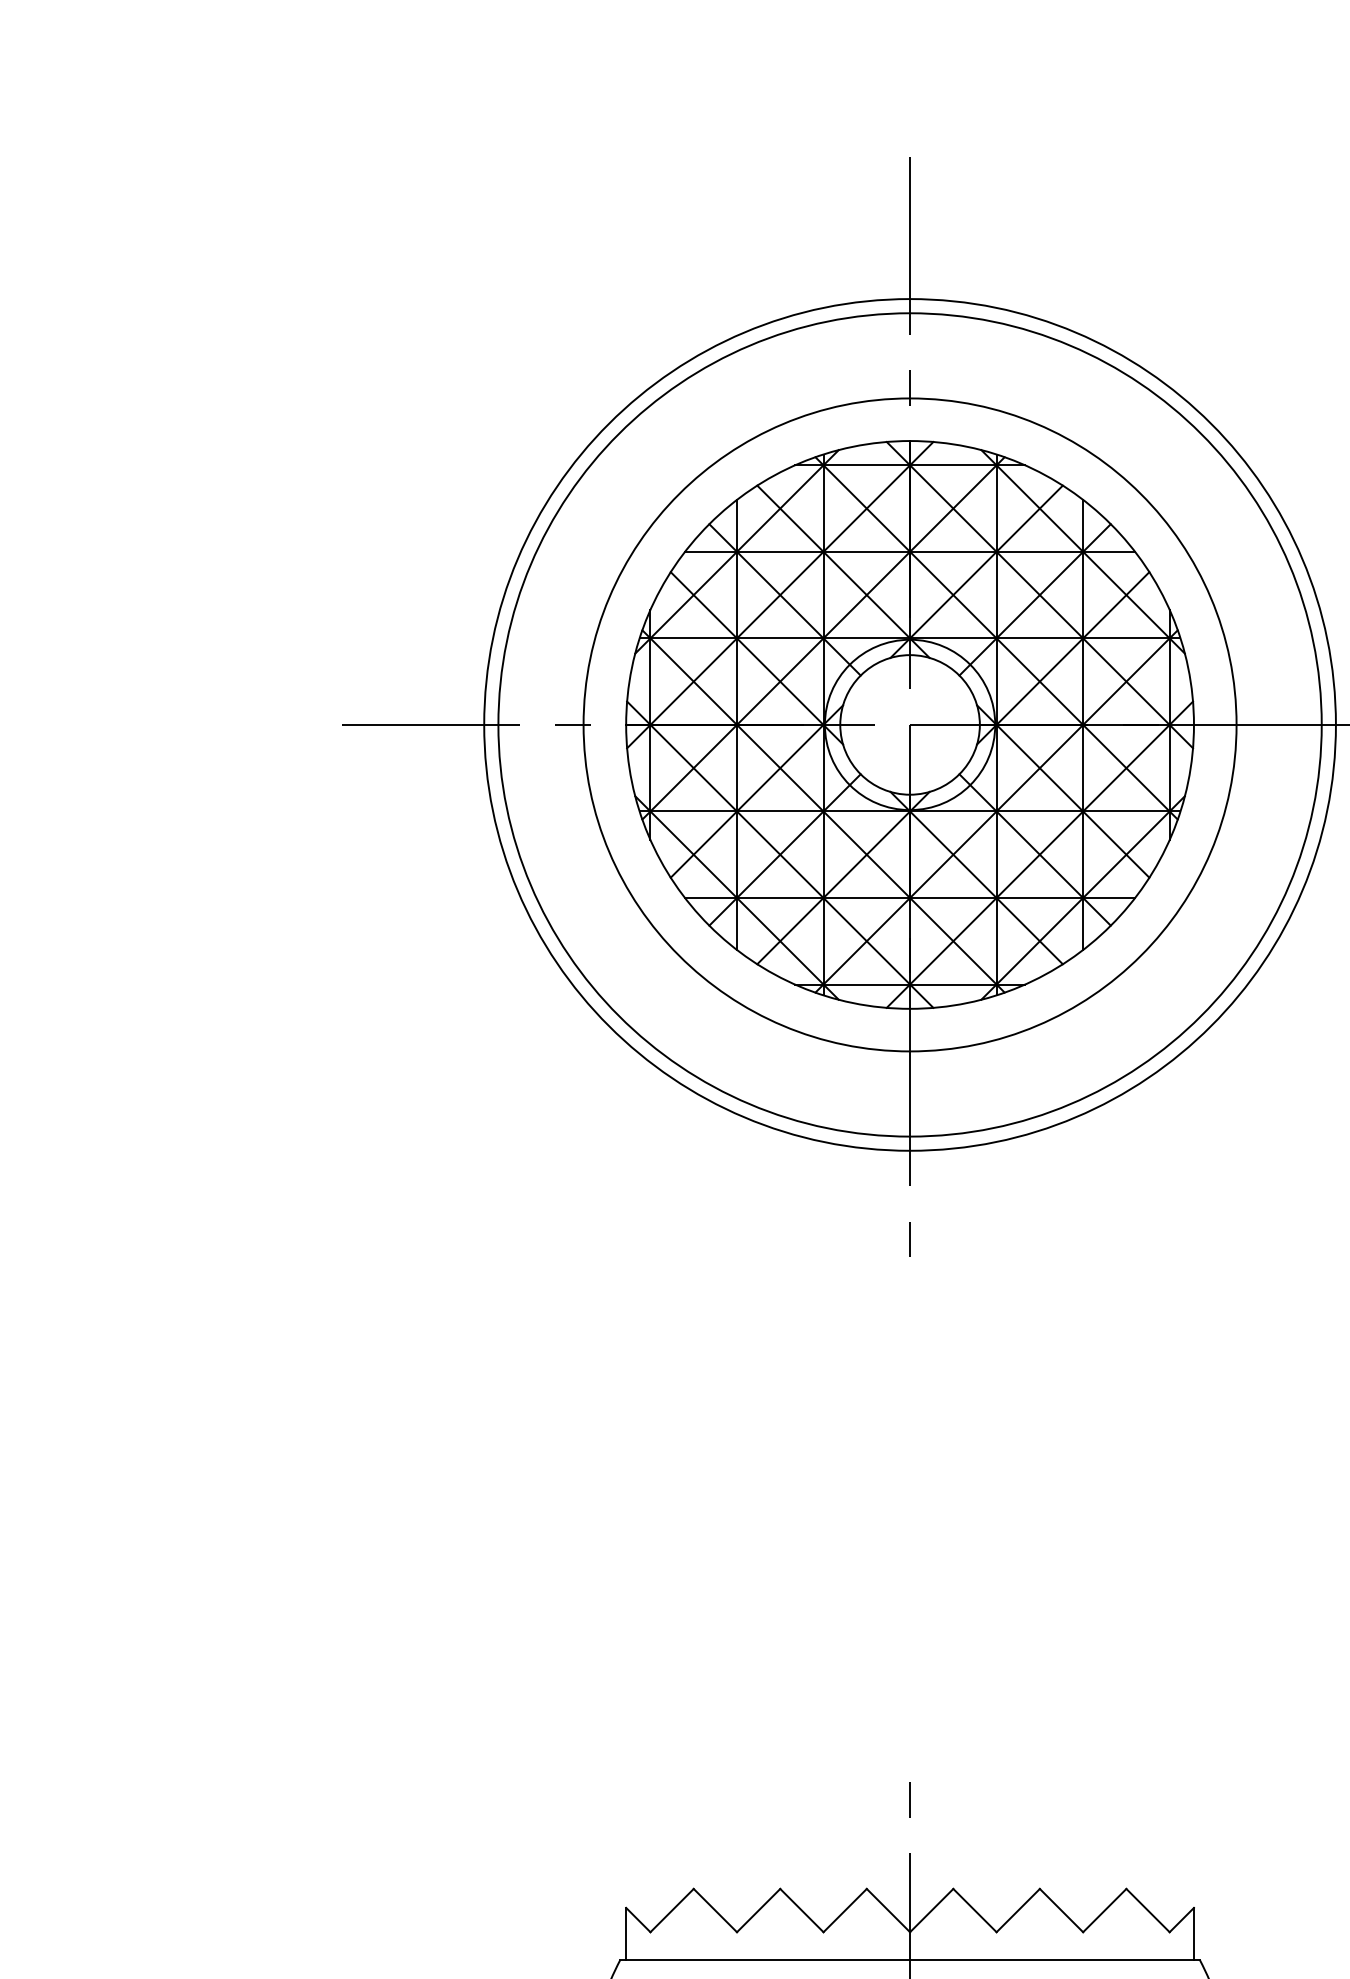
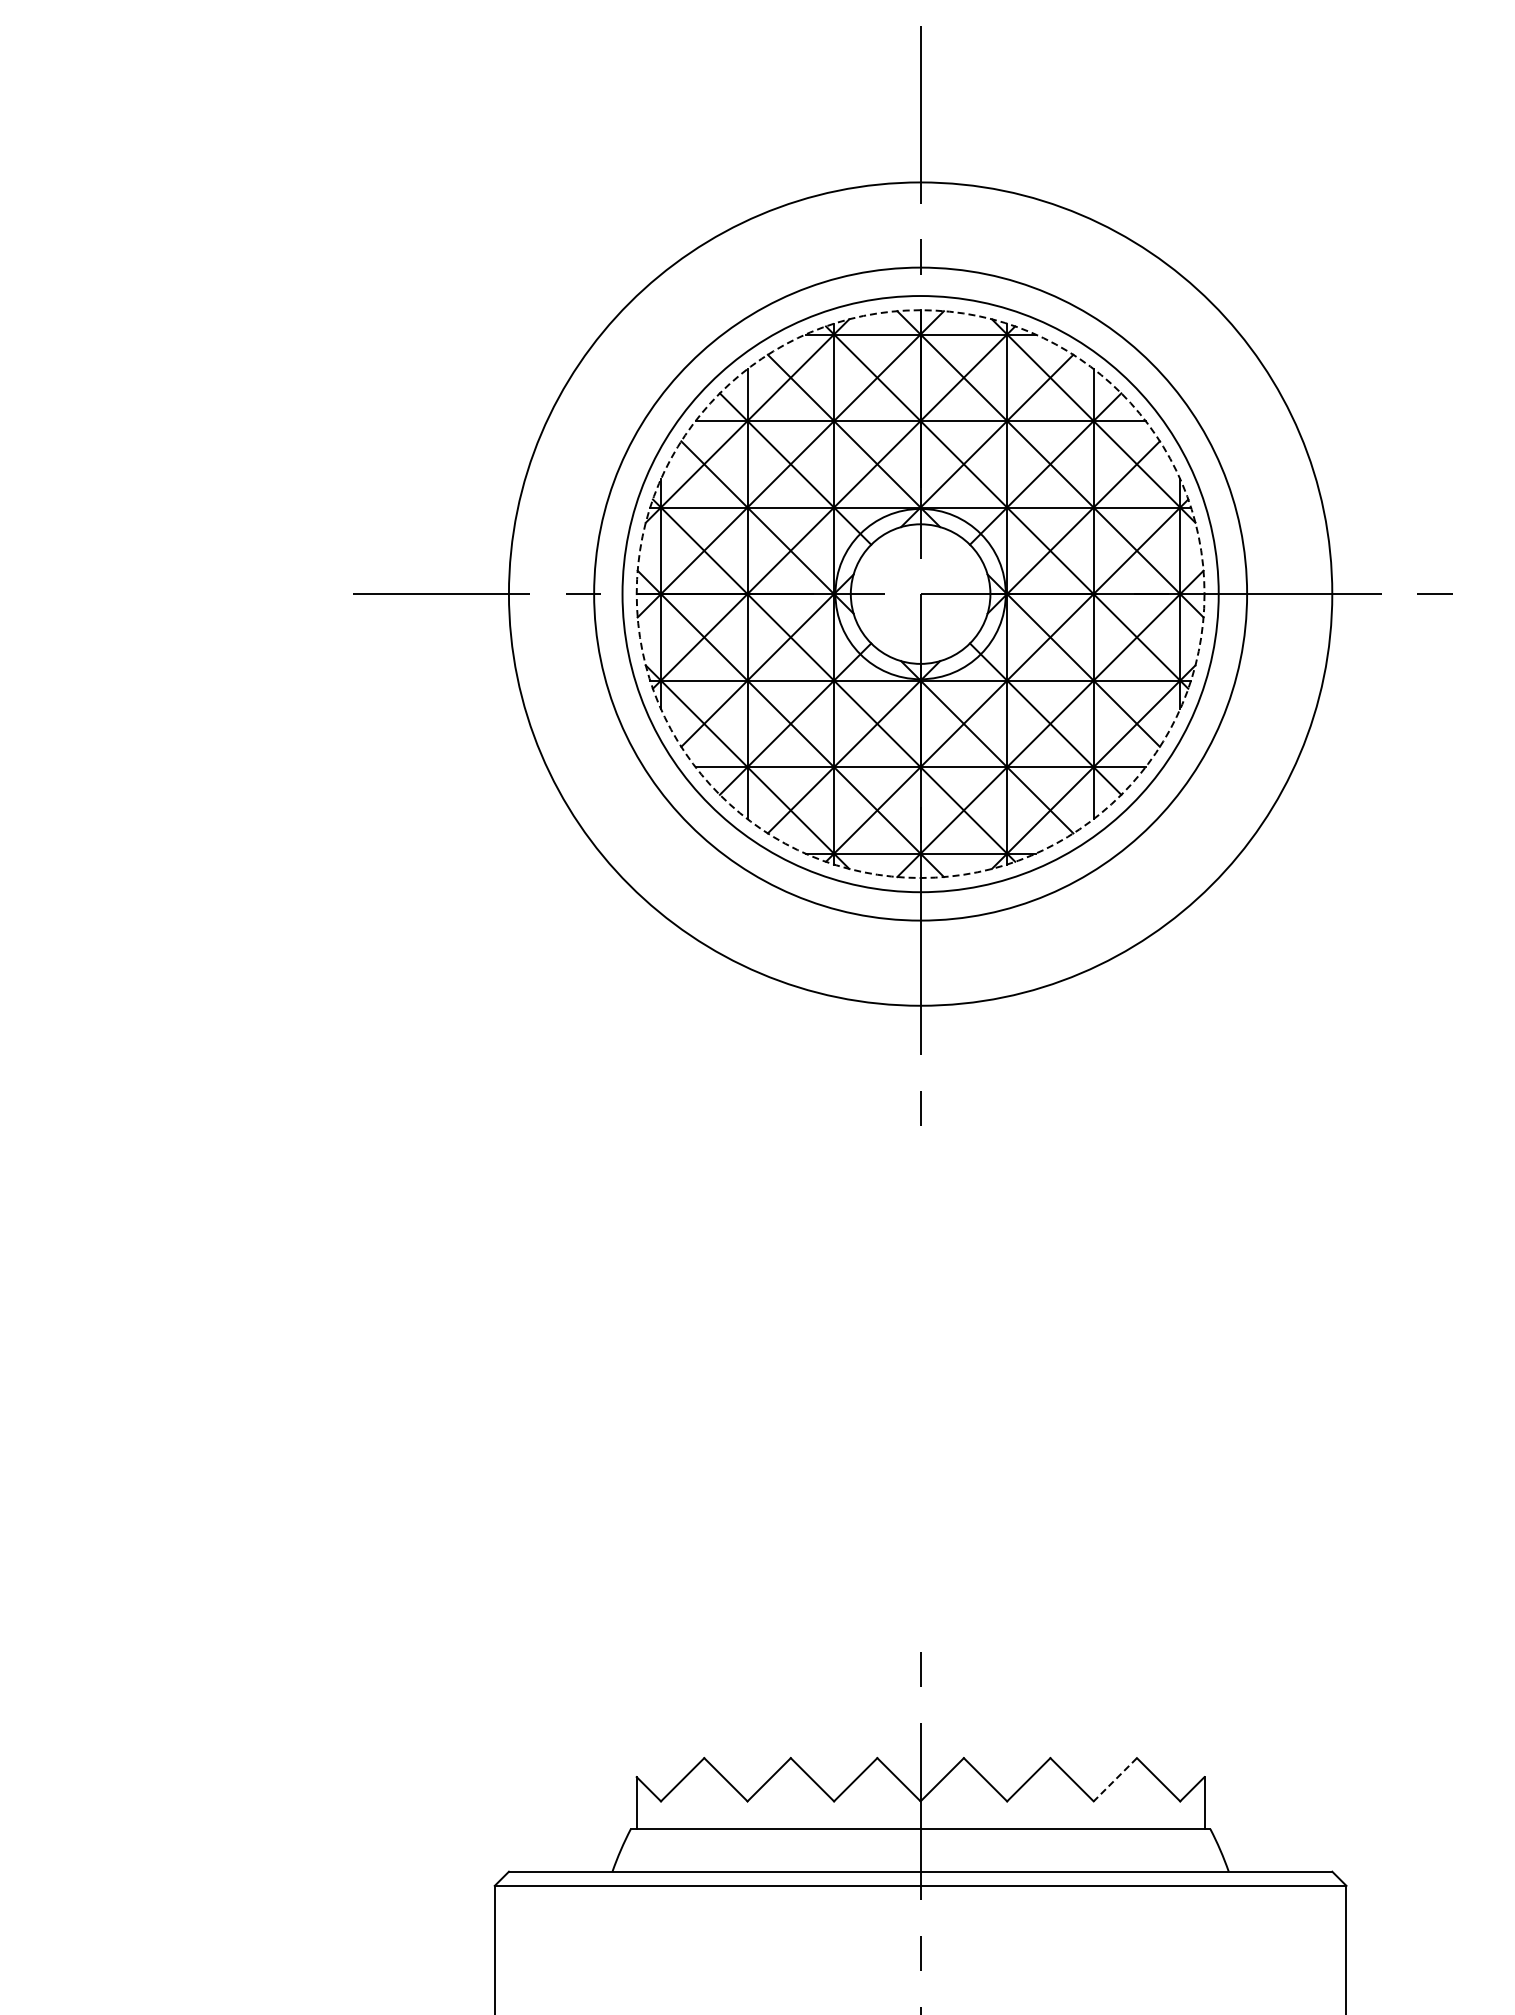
circle: (909, 724) -> (920, 593), size x0.7
circle: (909, 725) -> (920, 594), solid -> dashed
line: (1104, 1910) -> (1115, 1779), solid -> dashed

